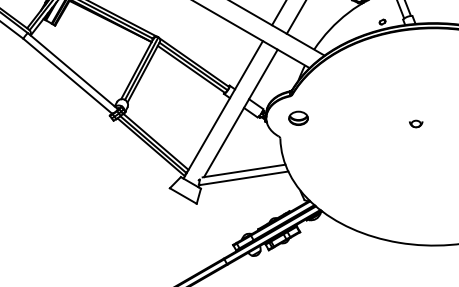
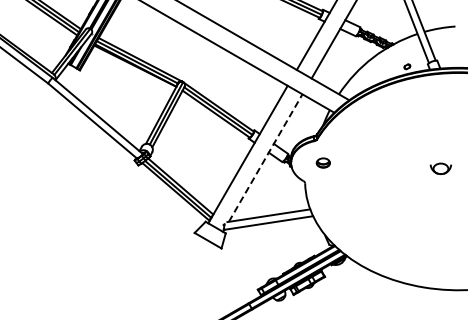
line: (240, 113) -> (265, 158), solid -> dashed
part: (298, 117) -> (323, 162), size x0.7
part: (415, 123) -> (440, 168), size x1.6

